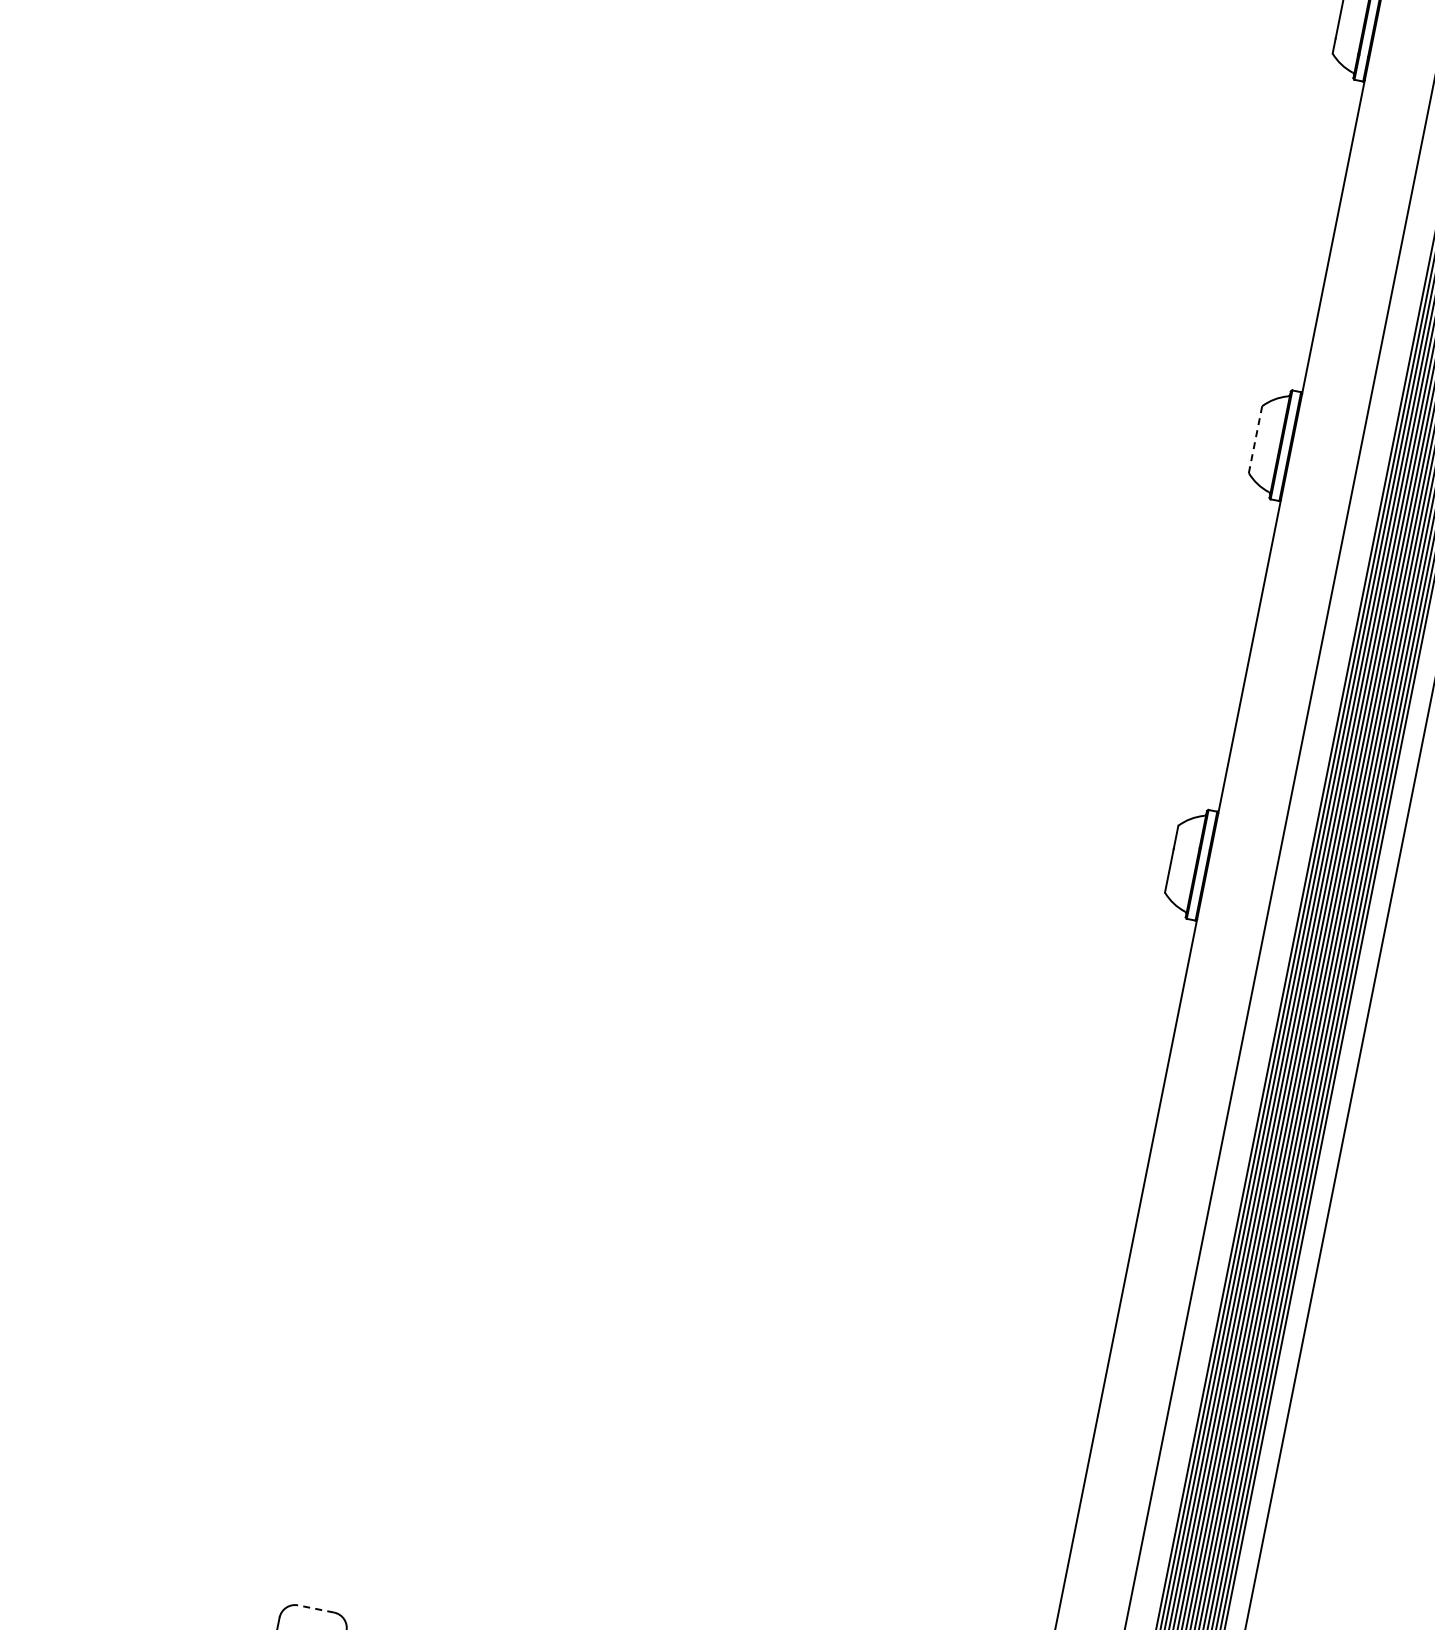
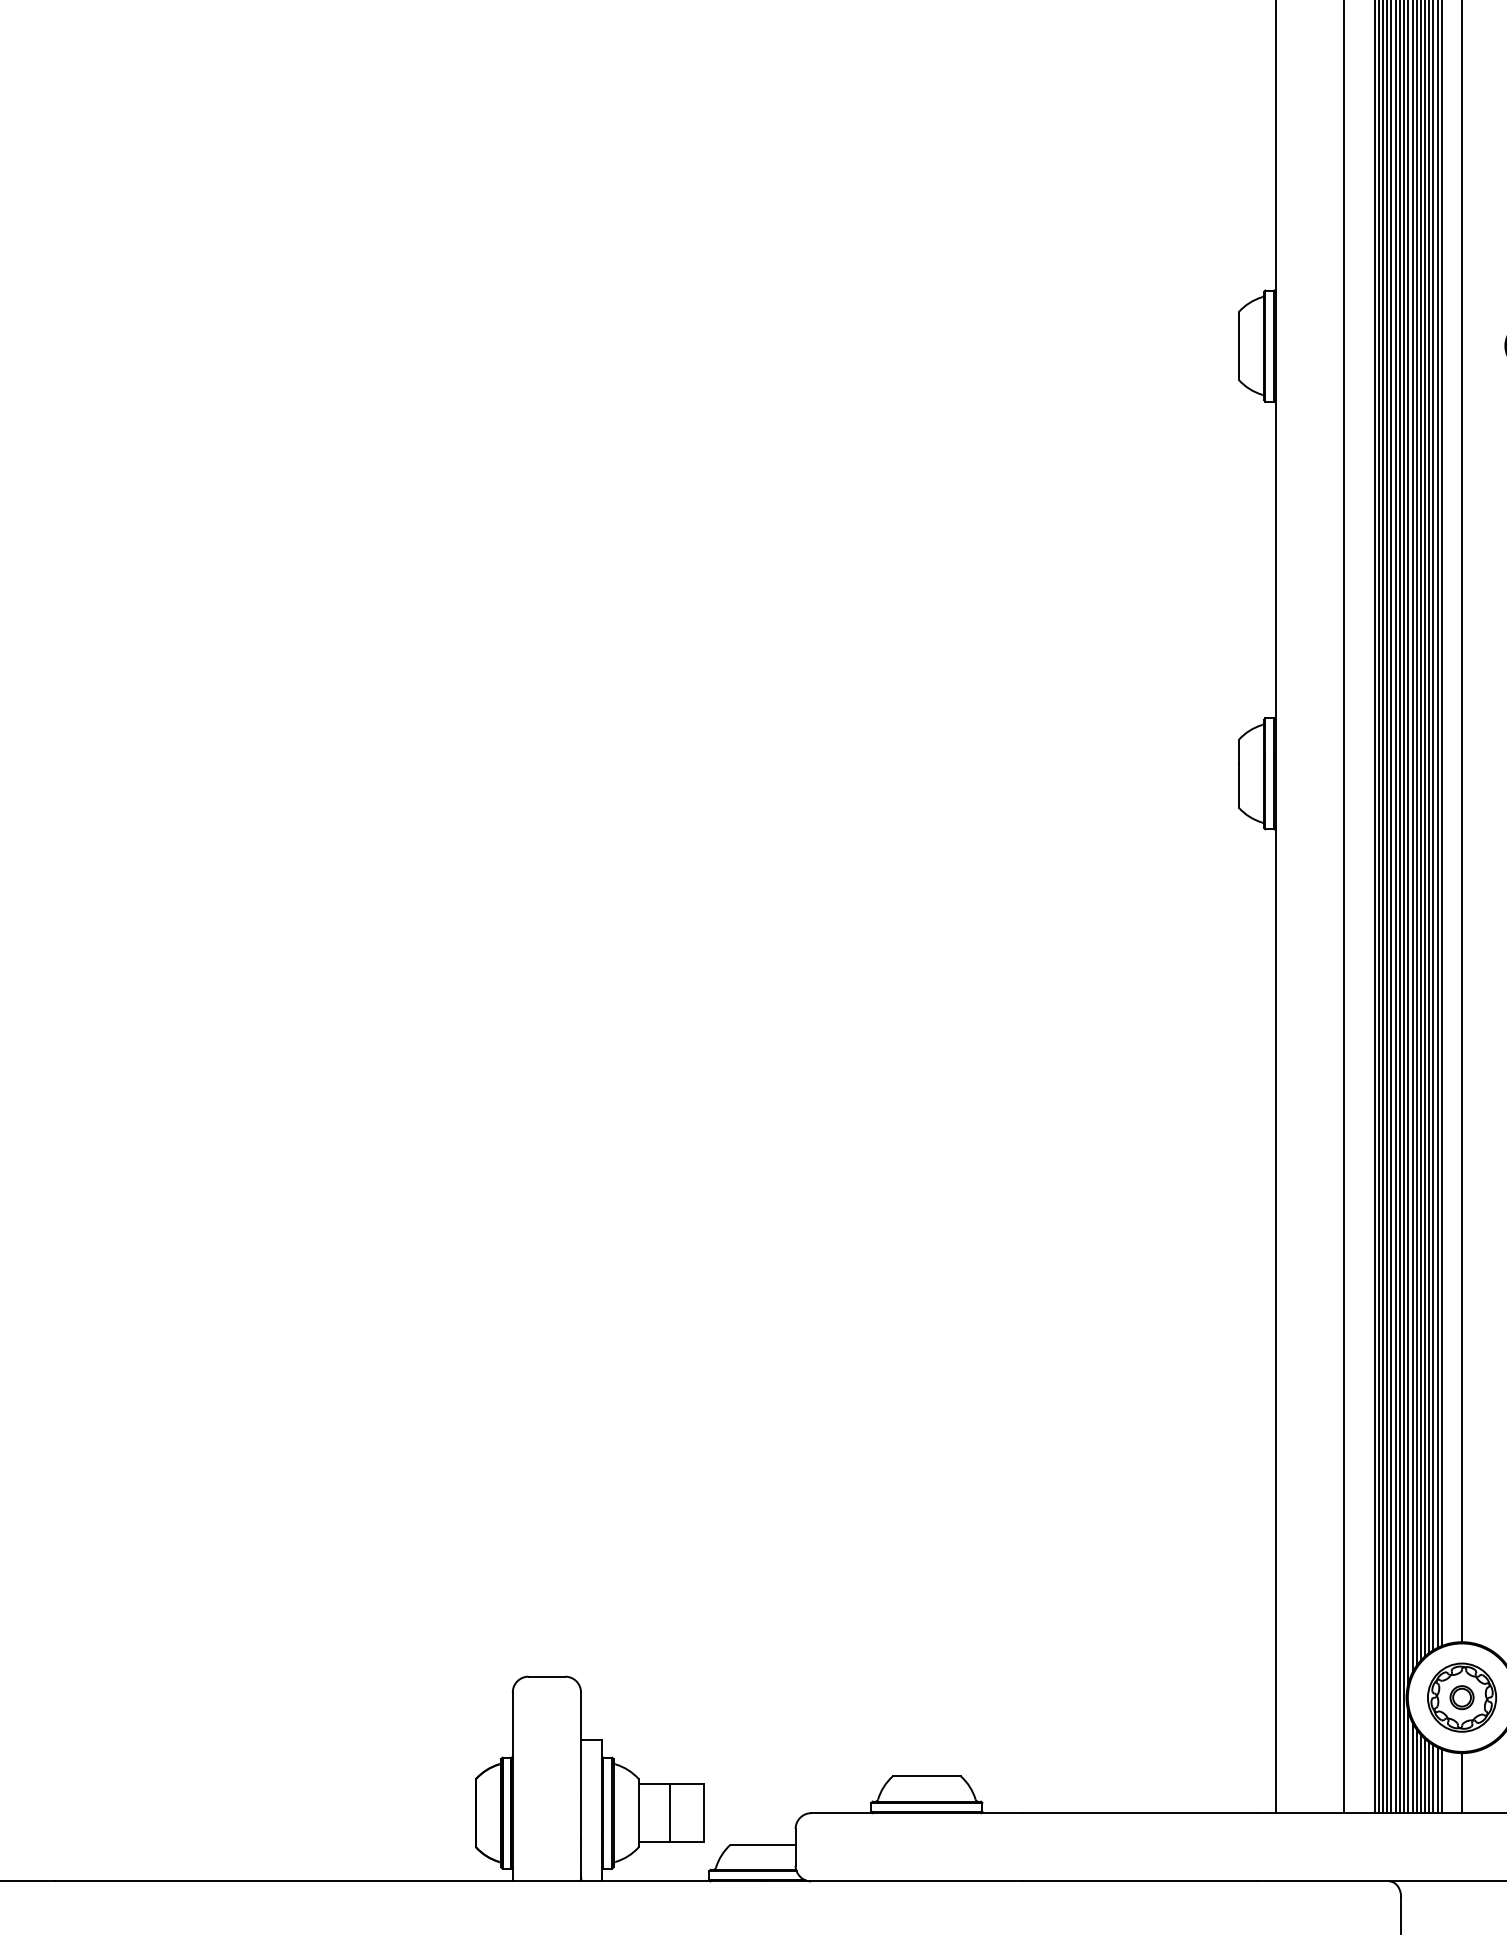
line: (1255, 439) -> (1238, 345), dashed -> solid
line: (315, 1608) -> (546, 1676), dashed -> solid

